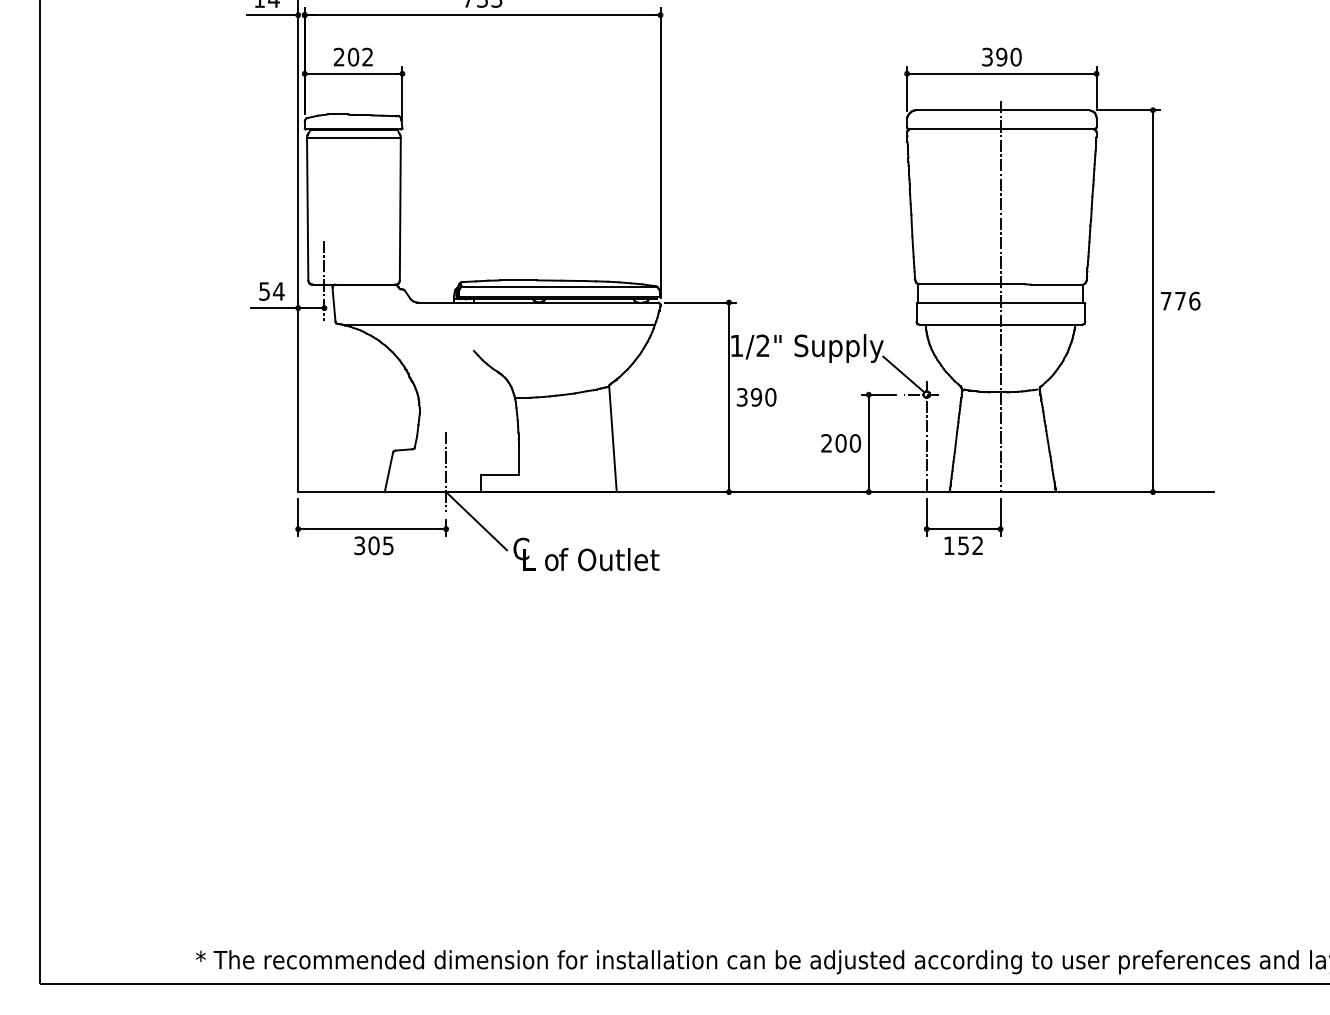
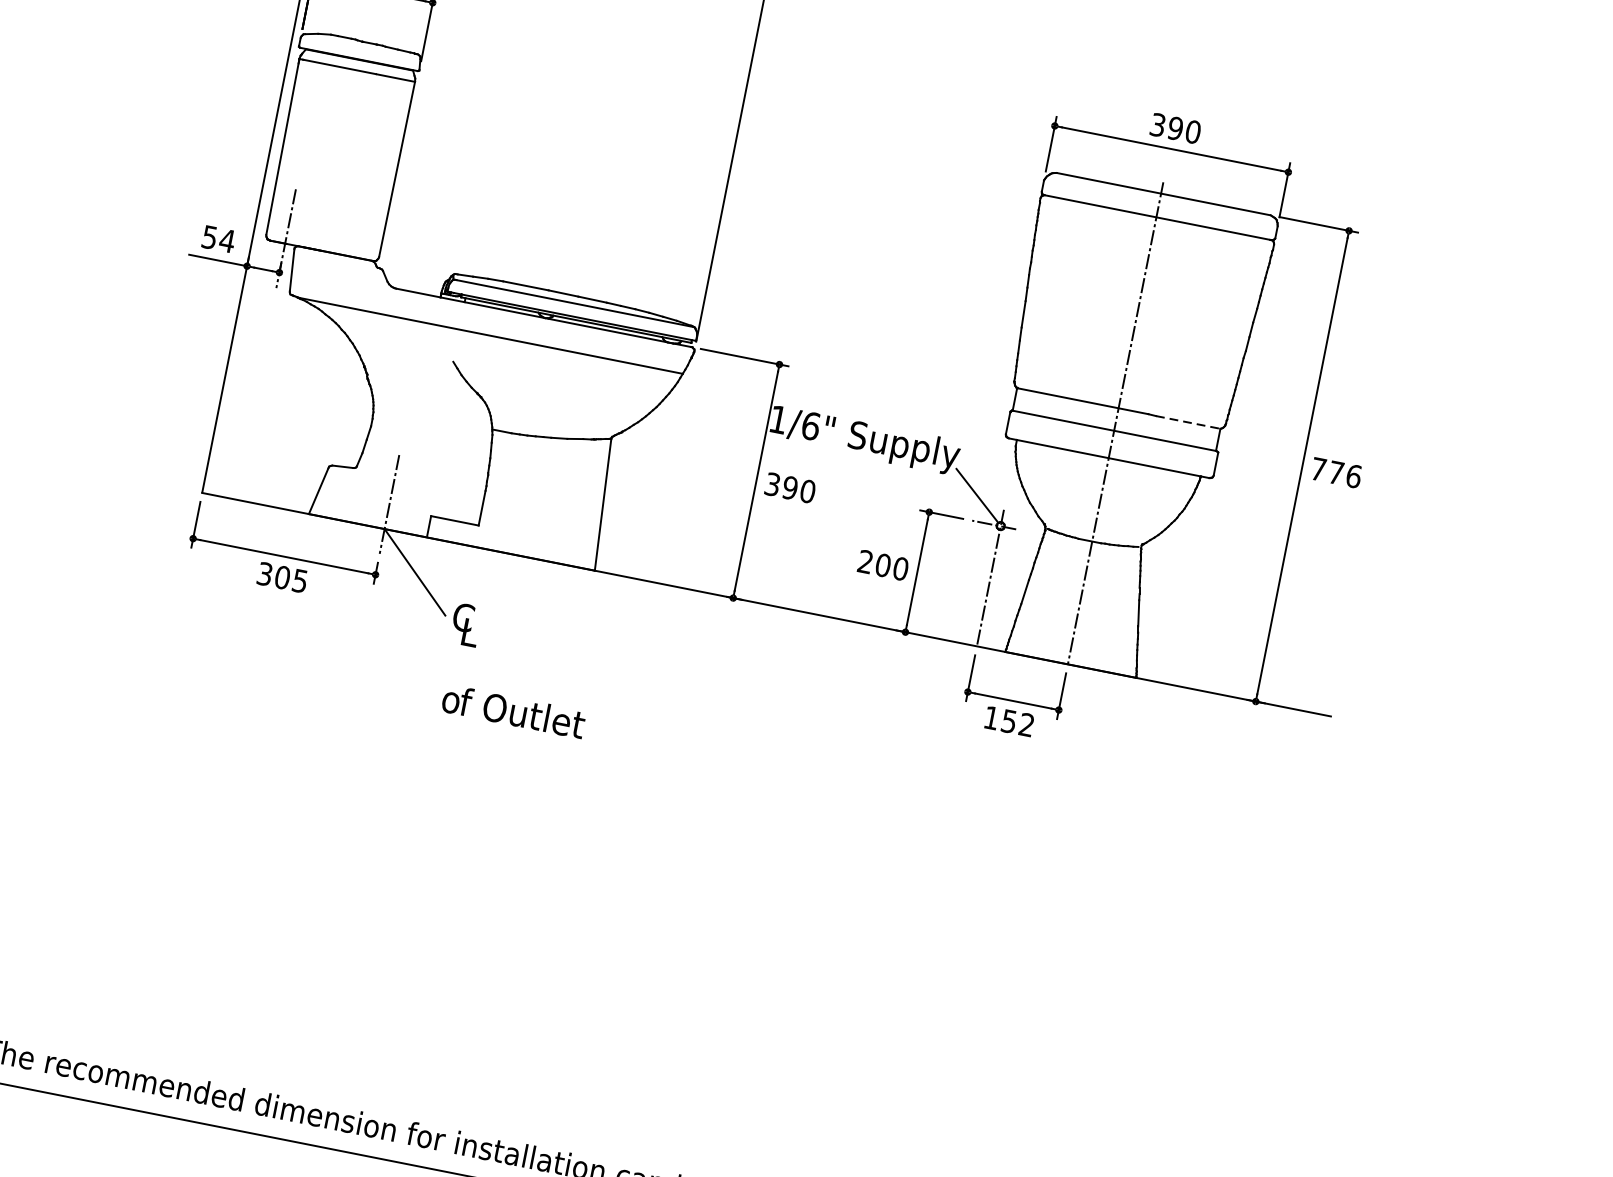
line: (1057, 284) -> (1188, 422), solid -> dashed
text: (762, 345) -> (810, 425), 1/2" -> 1/6"
text: (602, 559) -> (514, 711), moved

